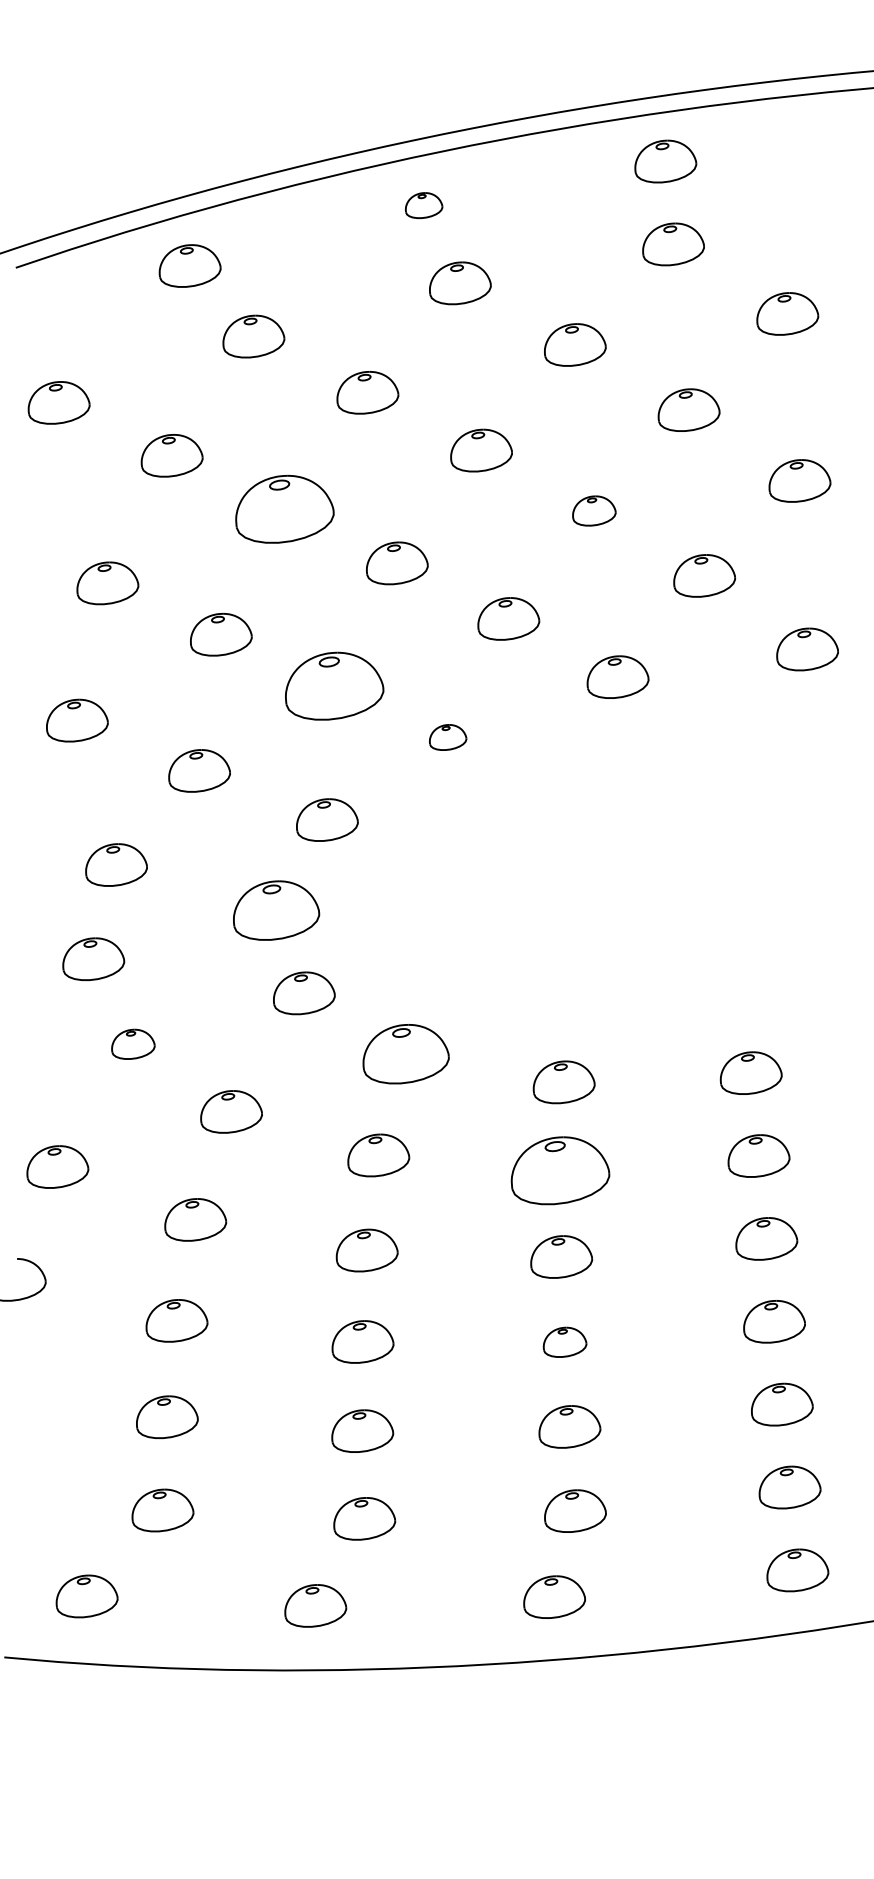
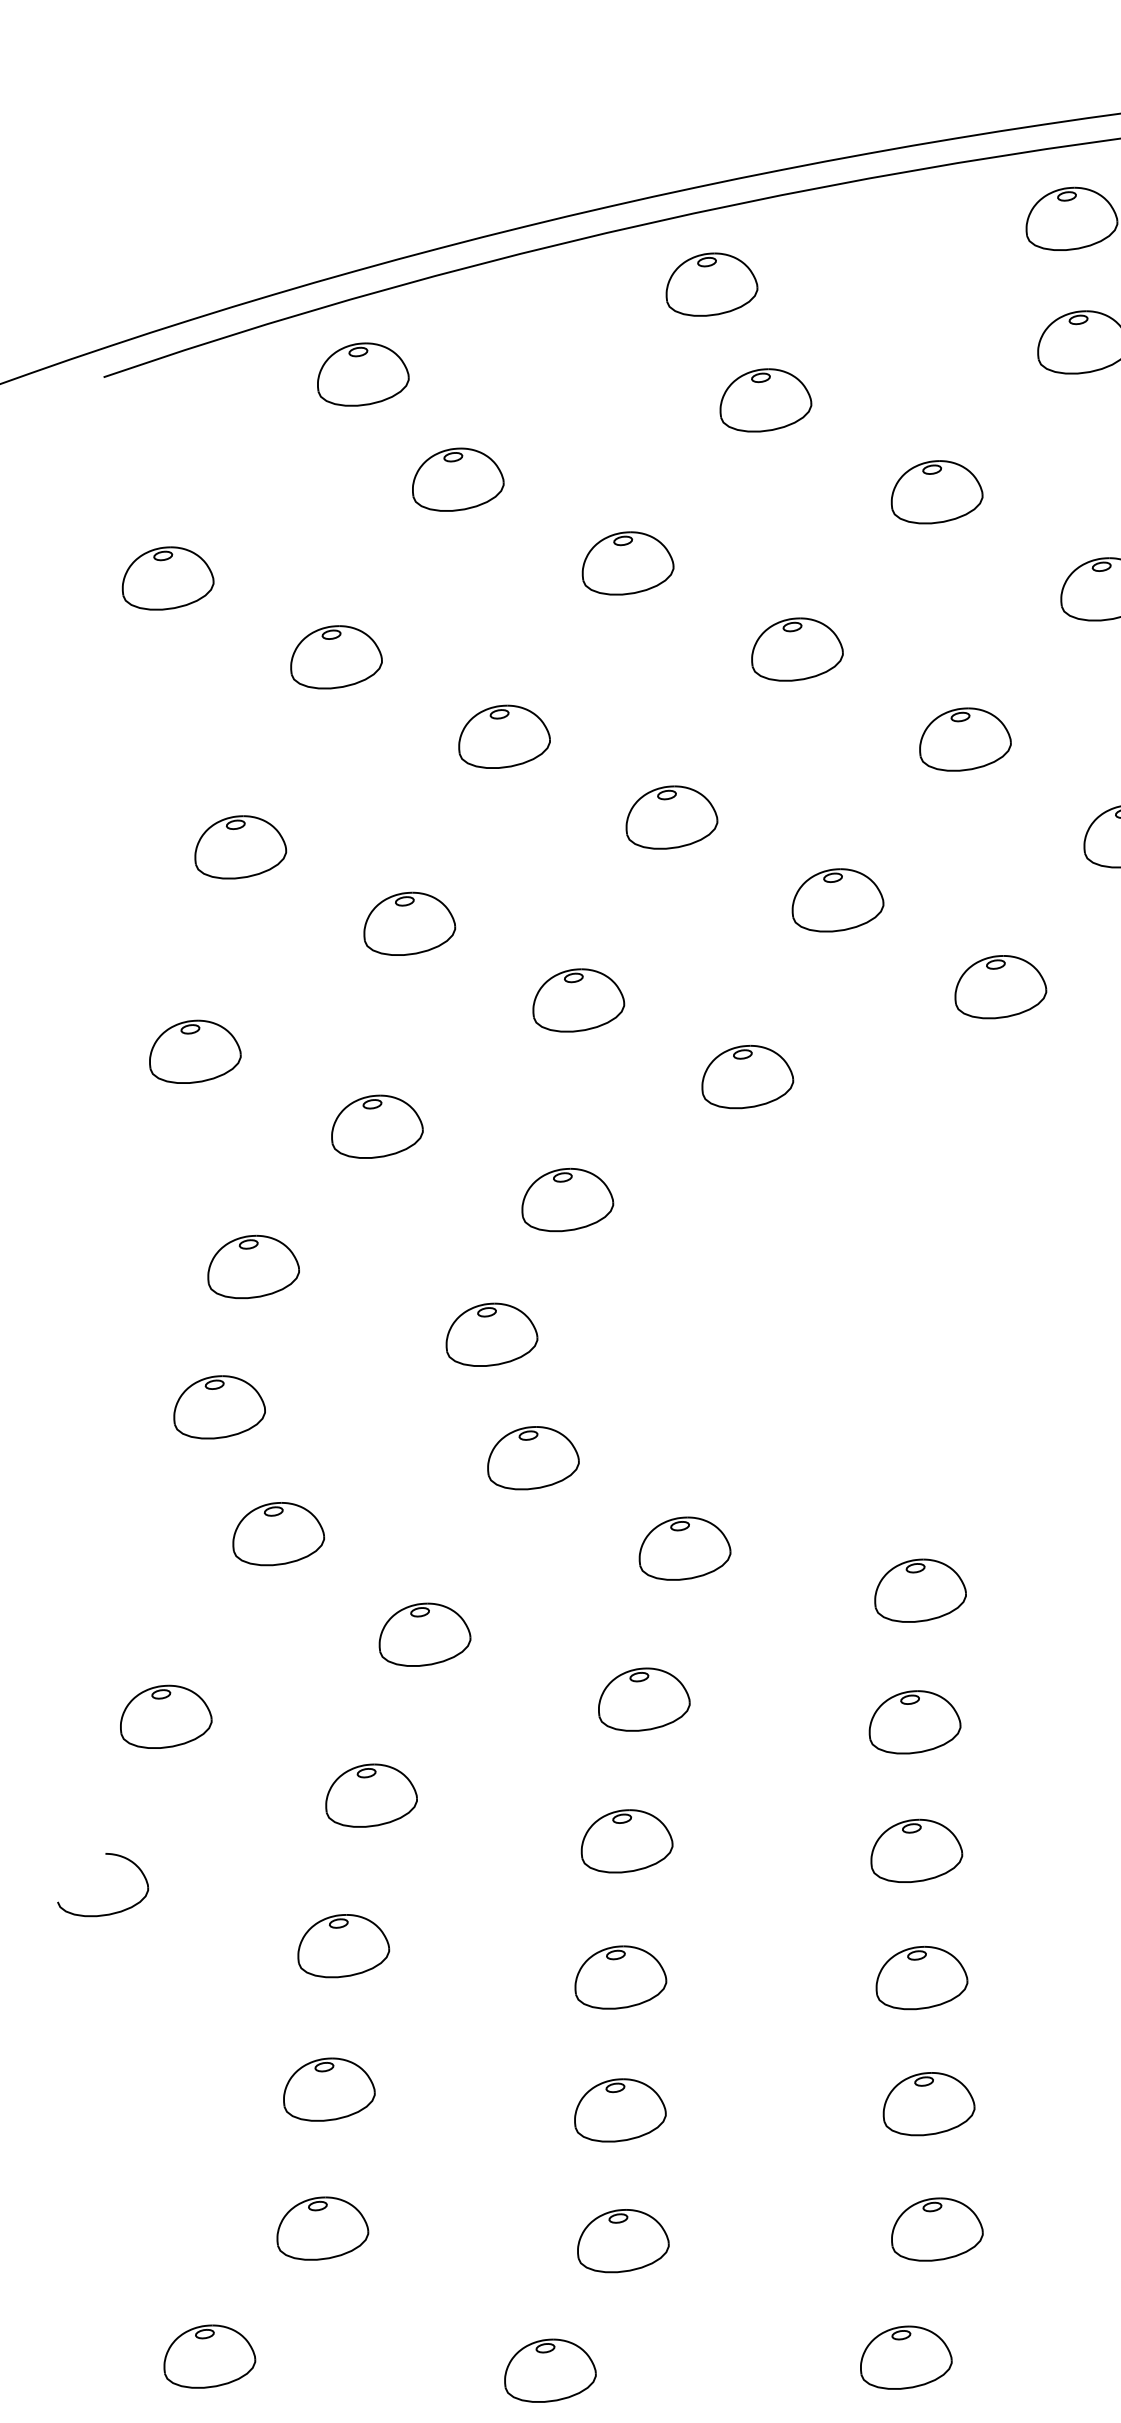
part: (423, 205) -> (710, 284), size x1.67
part: (284, 508) -> (503, 735), size x0.62
part: (594, 510) -> (965, 738), size x1.43
part: (334, 685) -> (578, 999), size x0.62
part: (447, 737) -> (746, 1076), size x1.67
part: (276, 910) -> (491, 1334), size x0.71
part: (133, 1044) -> (278, 1534), size x1.43
part: (405, 1053) -> (684, 1547), size x0.71
part: (560, 1170) -> (915, 1722), size x0.62
part: (564, 1342) -> (921, 1978), size x1.43

